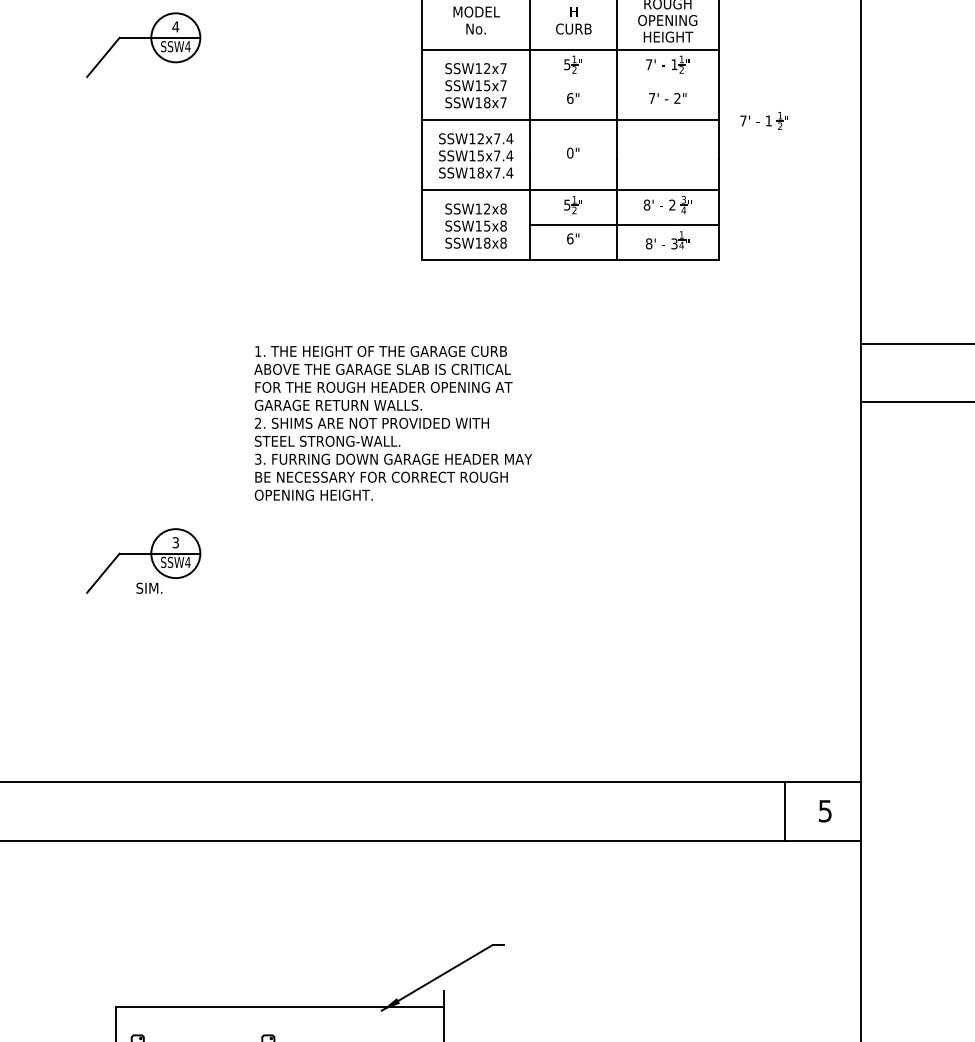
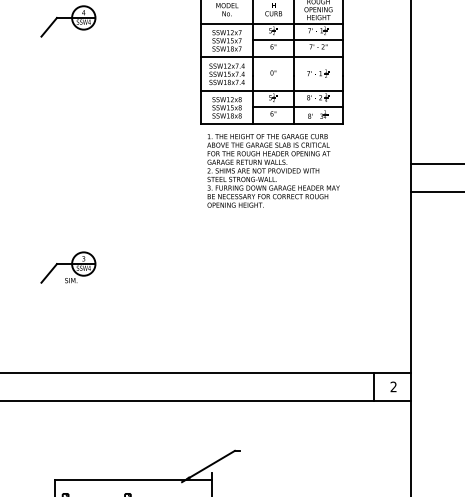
line: (623, 85) -> (297, 40), added
part: (764, 120) -> (318, 73), moved
text: (393, 422) -> (273, 170), moved
text: (824, 810) -> (393, 386), 5 -> 2

